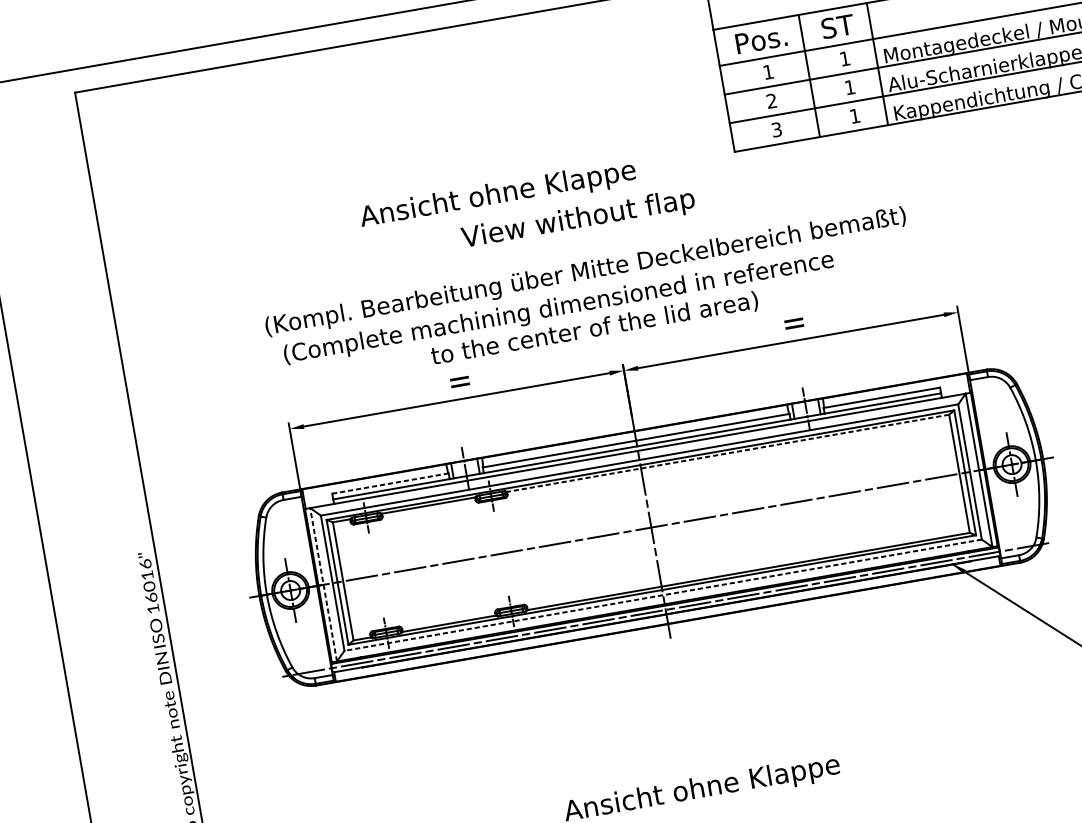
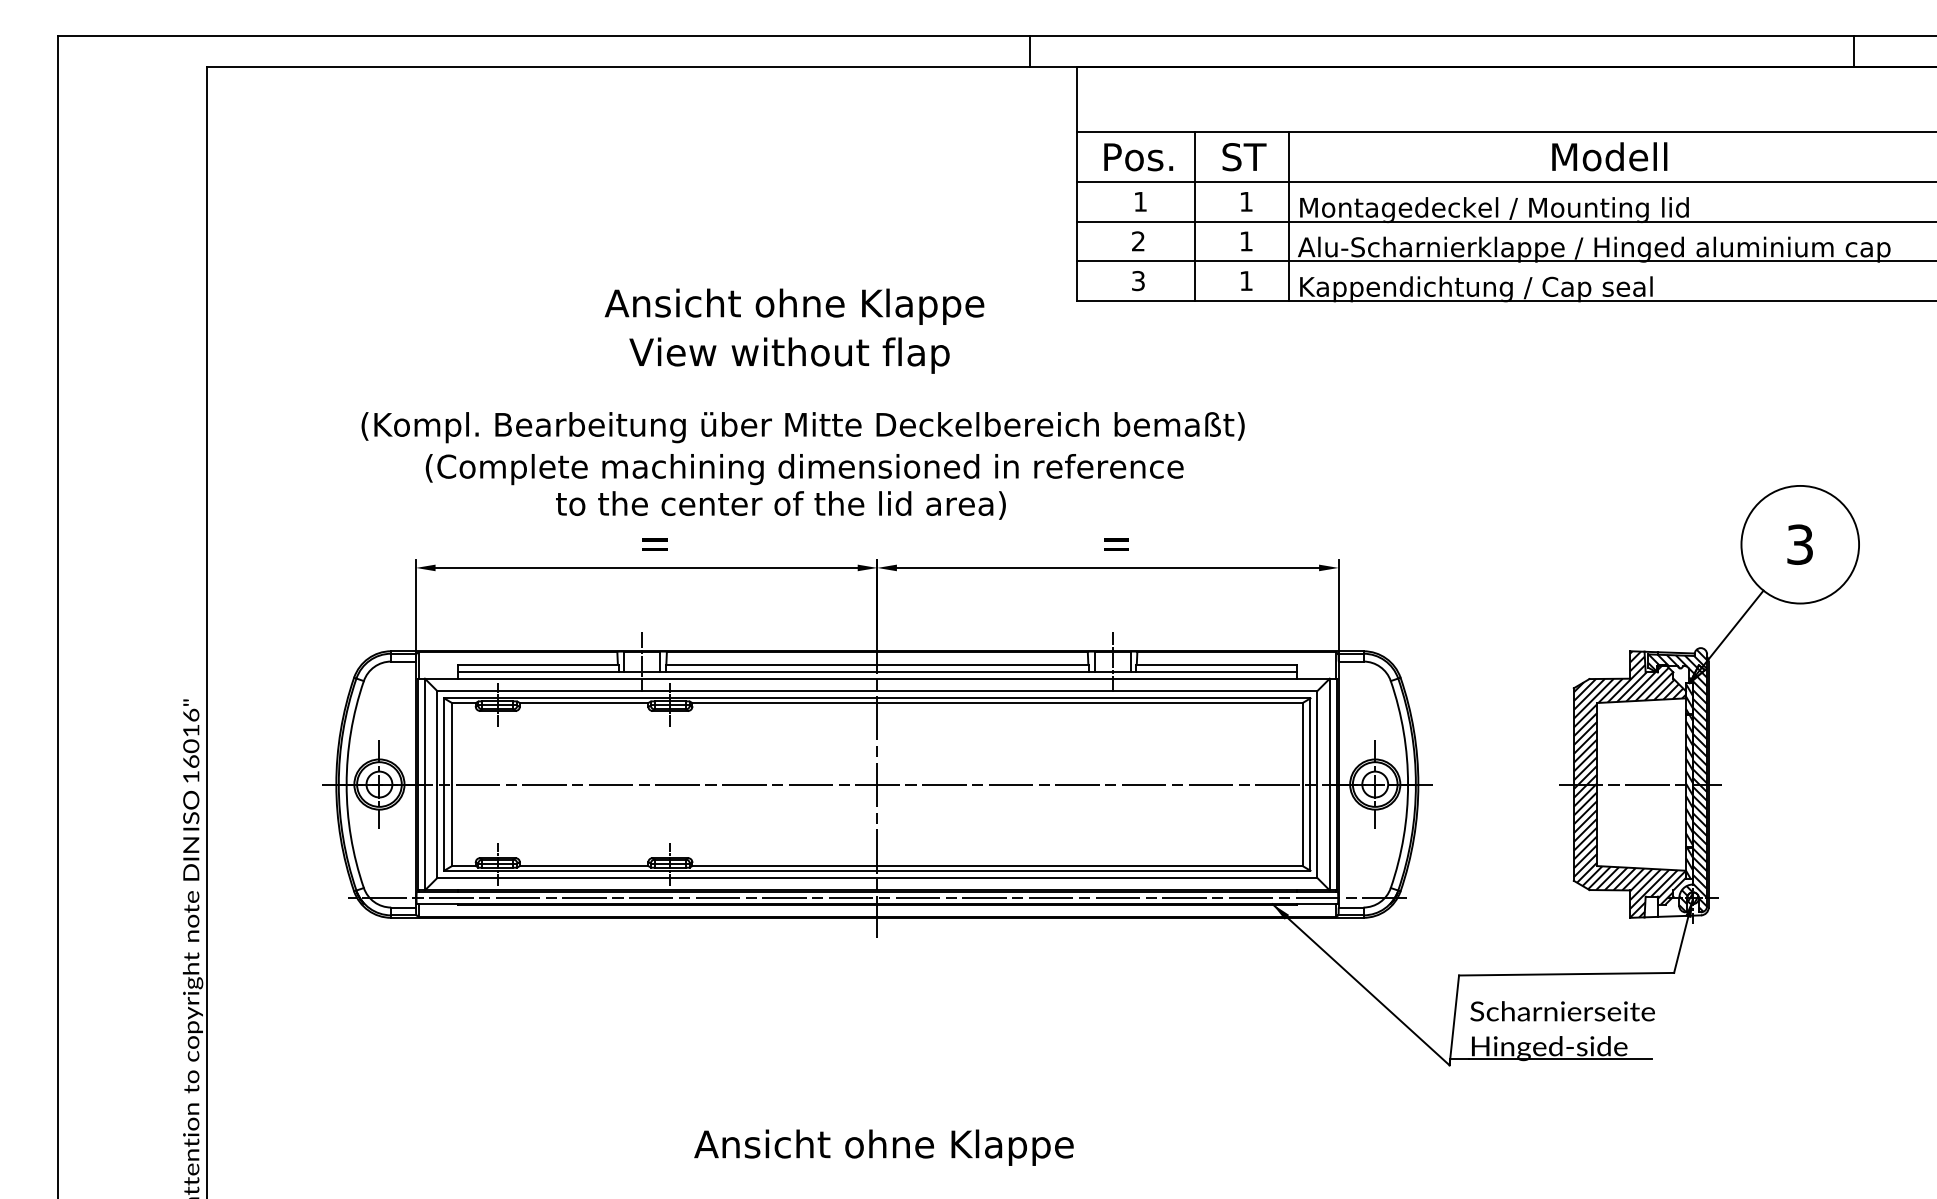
text: (497, 195) -> (794, 306), moved
text: (578, 220) -> (789, 355), moved
text: (585, 272) -> (802, 427), moved
text: (594, 329) -> (780, 505), moved
line: (728, 453) -> (997, 703), dashed -> solid
line: (389, 483) -> (537, 664), dashed -> solid
line: (323, 584) -> (424, 784), dashed -> solid
line: (663, 594) -> (877, 877), dashed -> solid

